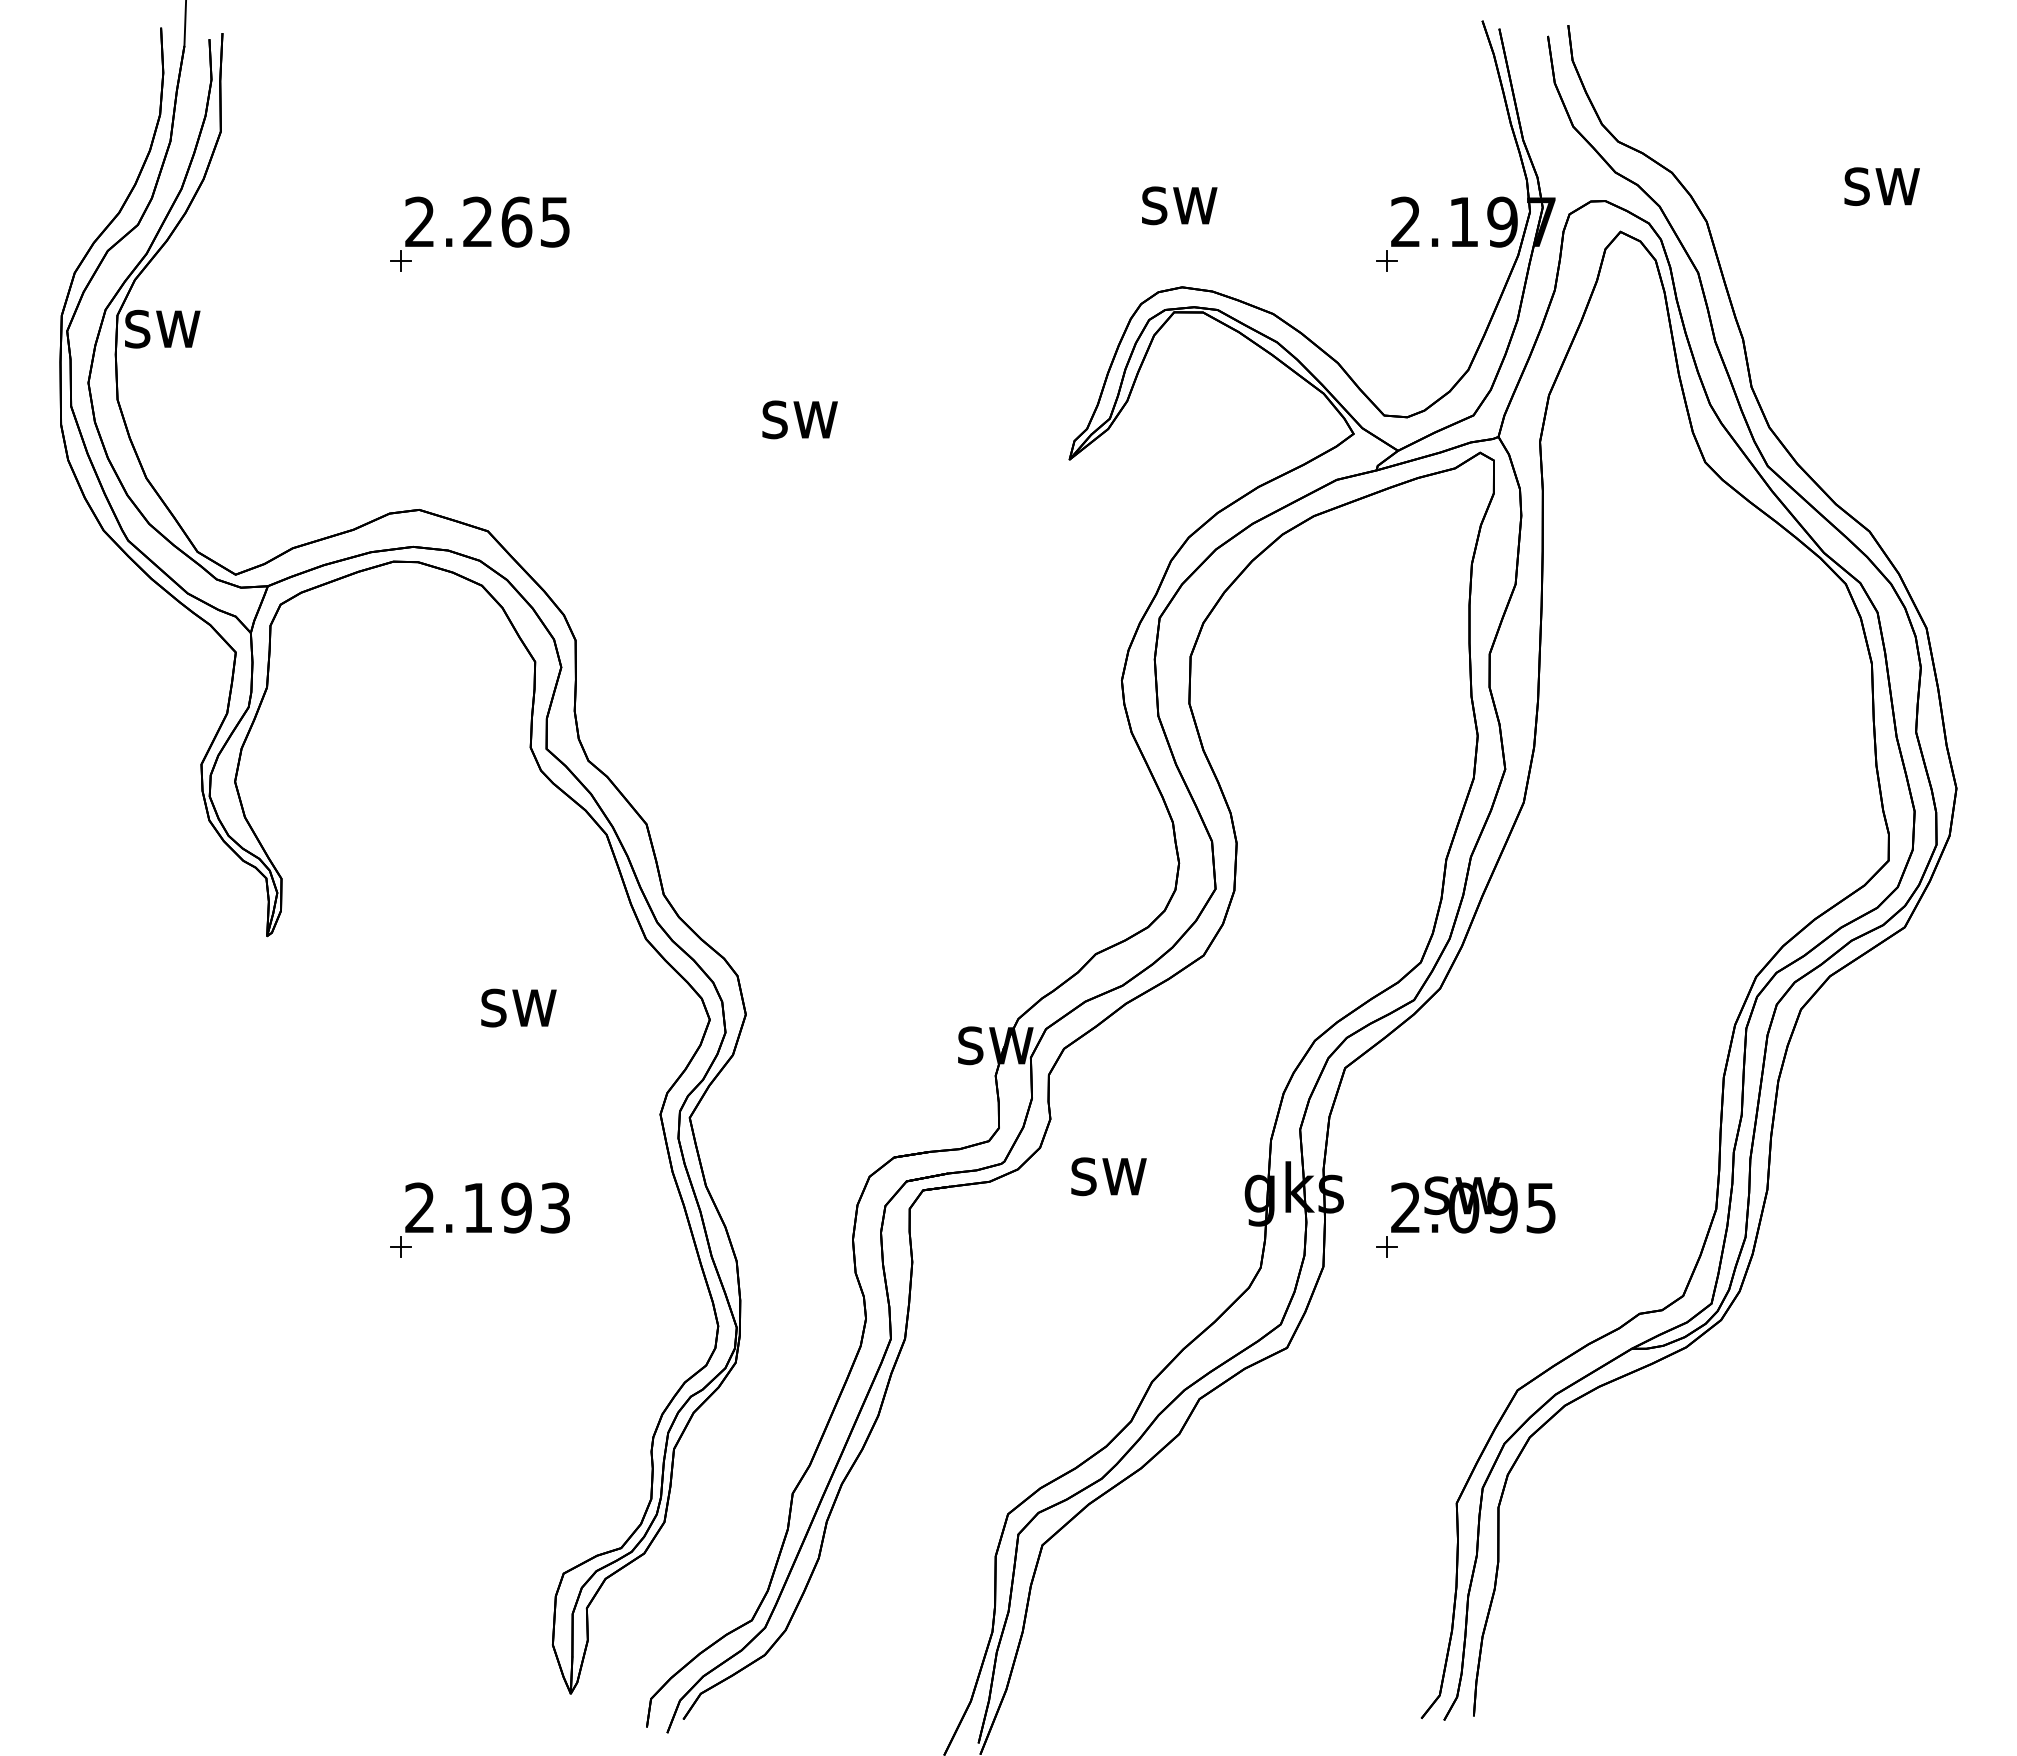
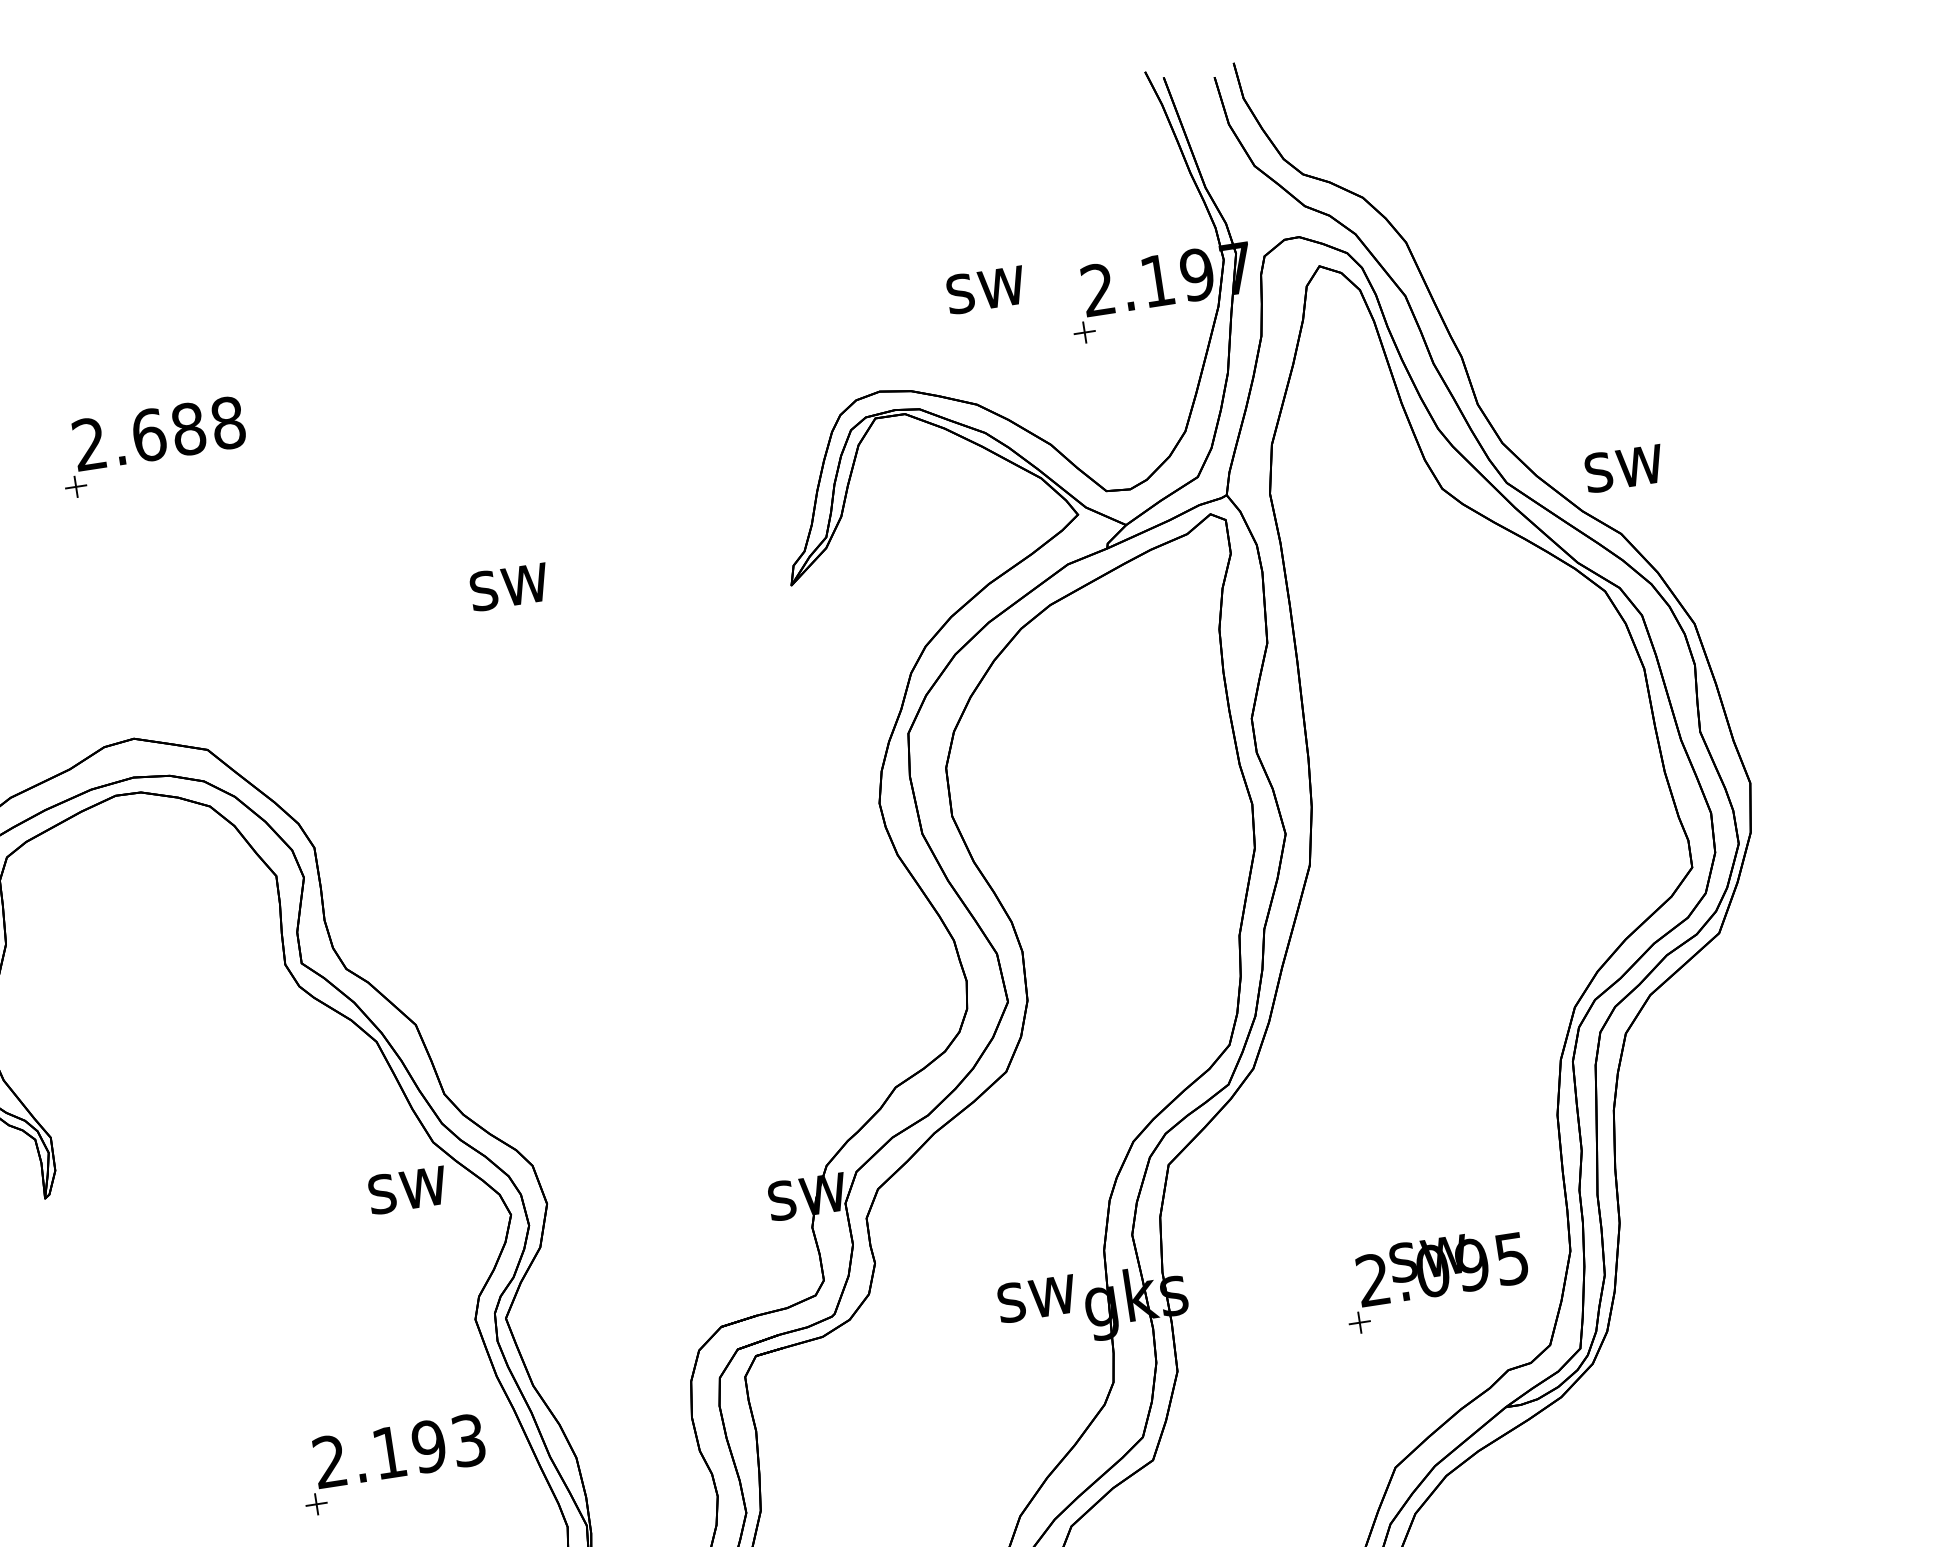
text: (1881, 186) -> (1623, 468), moved
text: (1179, 205) -> (985, 289), moved
text: (516, 221) -> (188, 428), 2.265 -> 2.688
text: (518, 1007) -> (407, 1189), moved
text: (1108, 1176) -> (1036, 1298), moved
part: (1465, 1216) -> (1435, 1279), moved
part: (479, 1219) -> (392, 1464), moved

